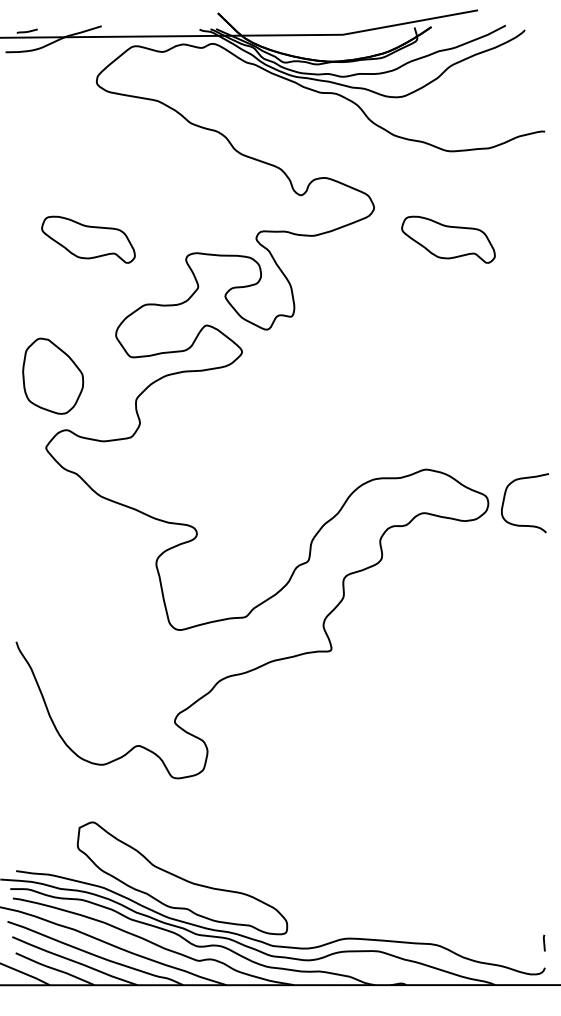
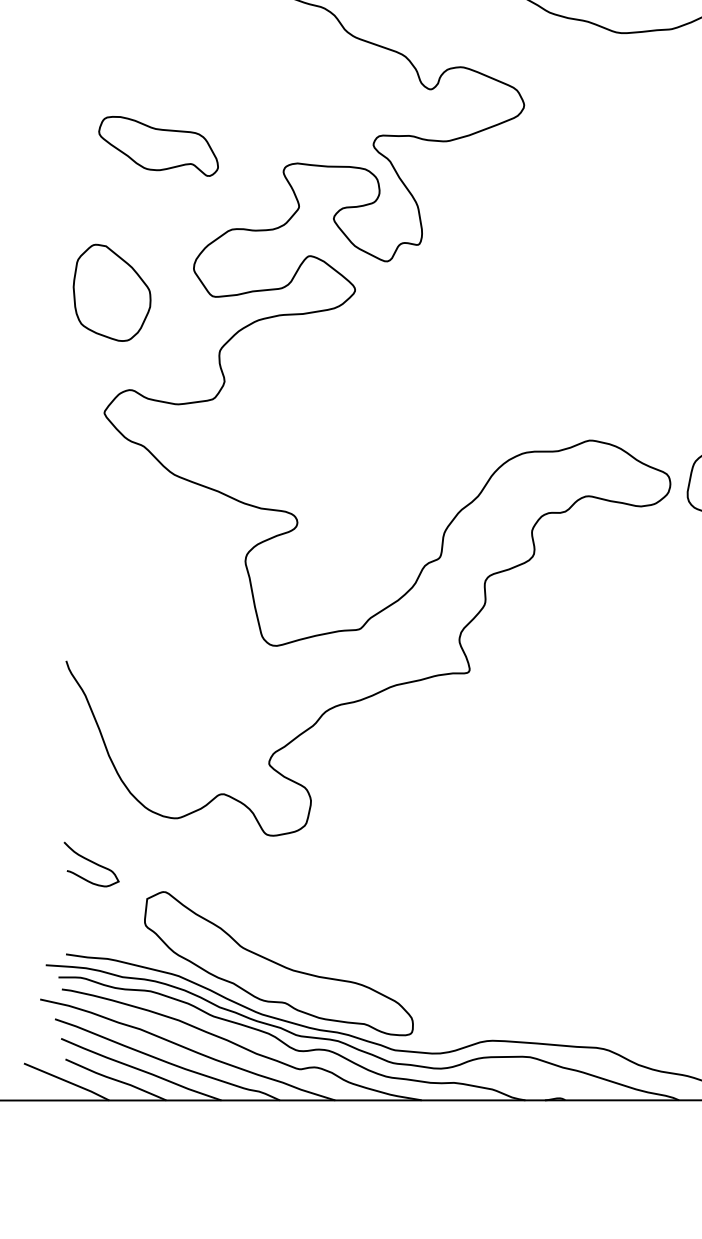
part: (448, 239) -> (619, 146), removed
part: (53, 375) -> (112, 291), moved
curve: (36, 799) -> (92, 862), added

